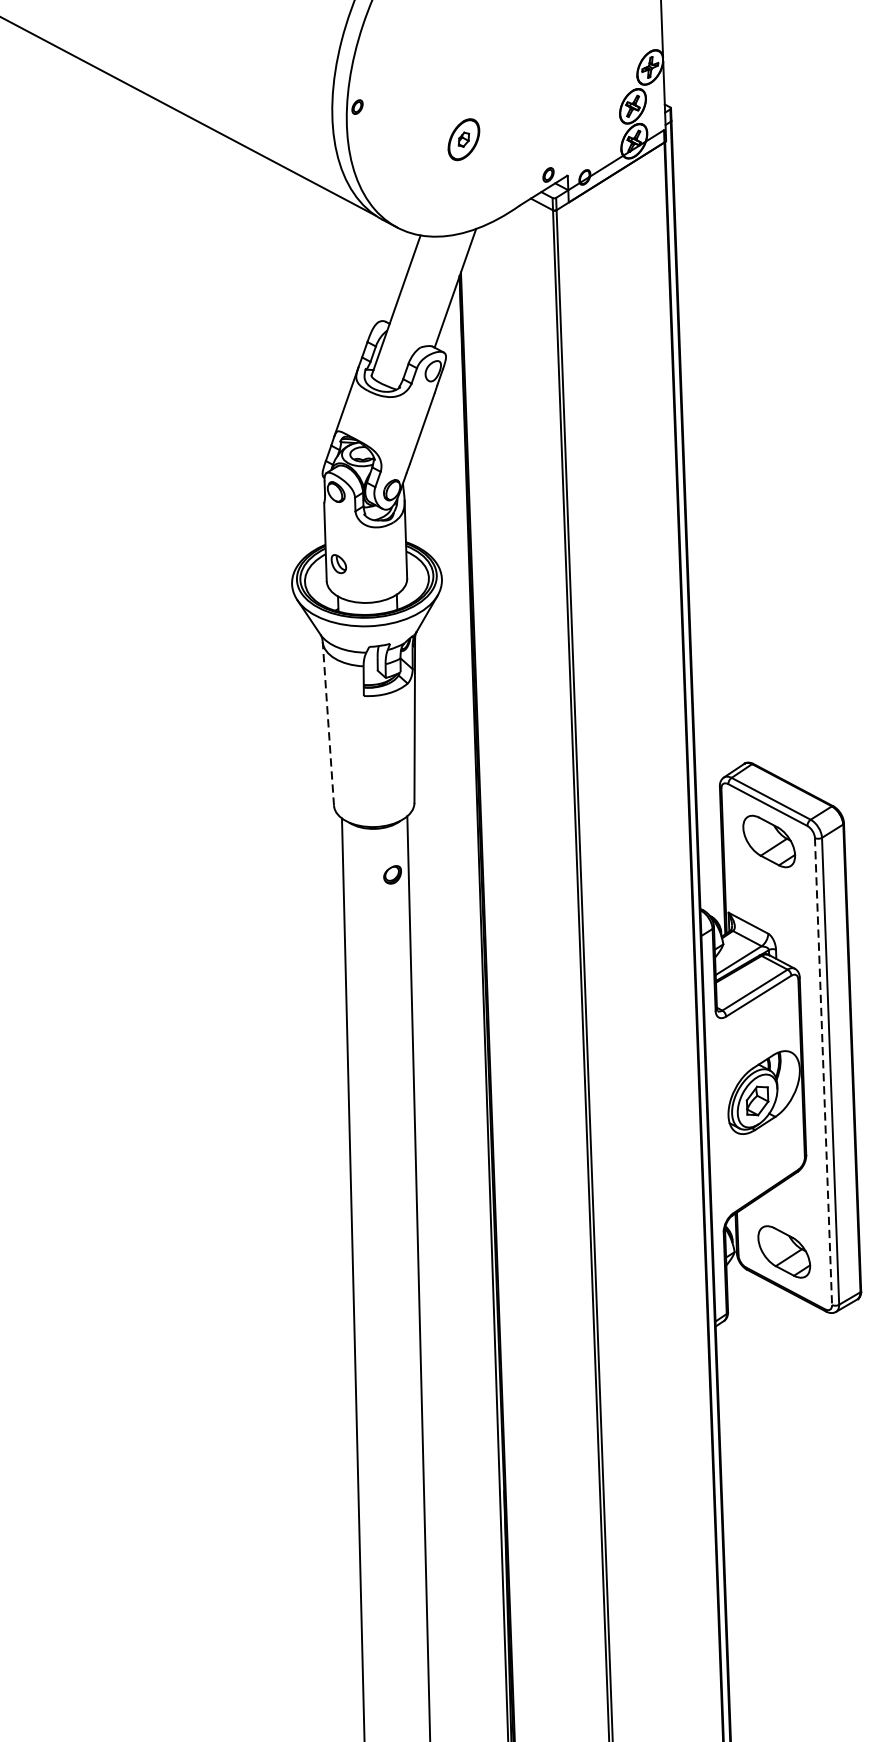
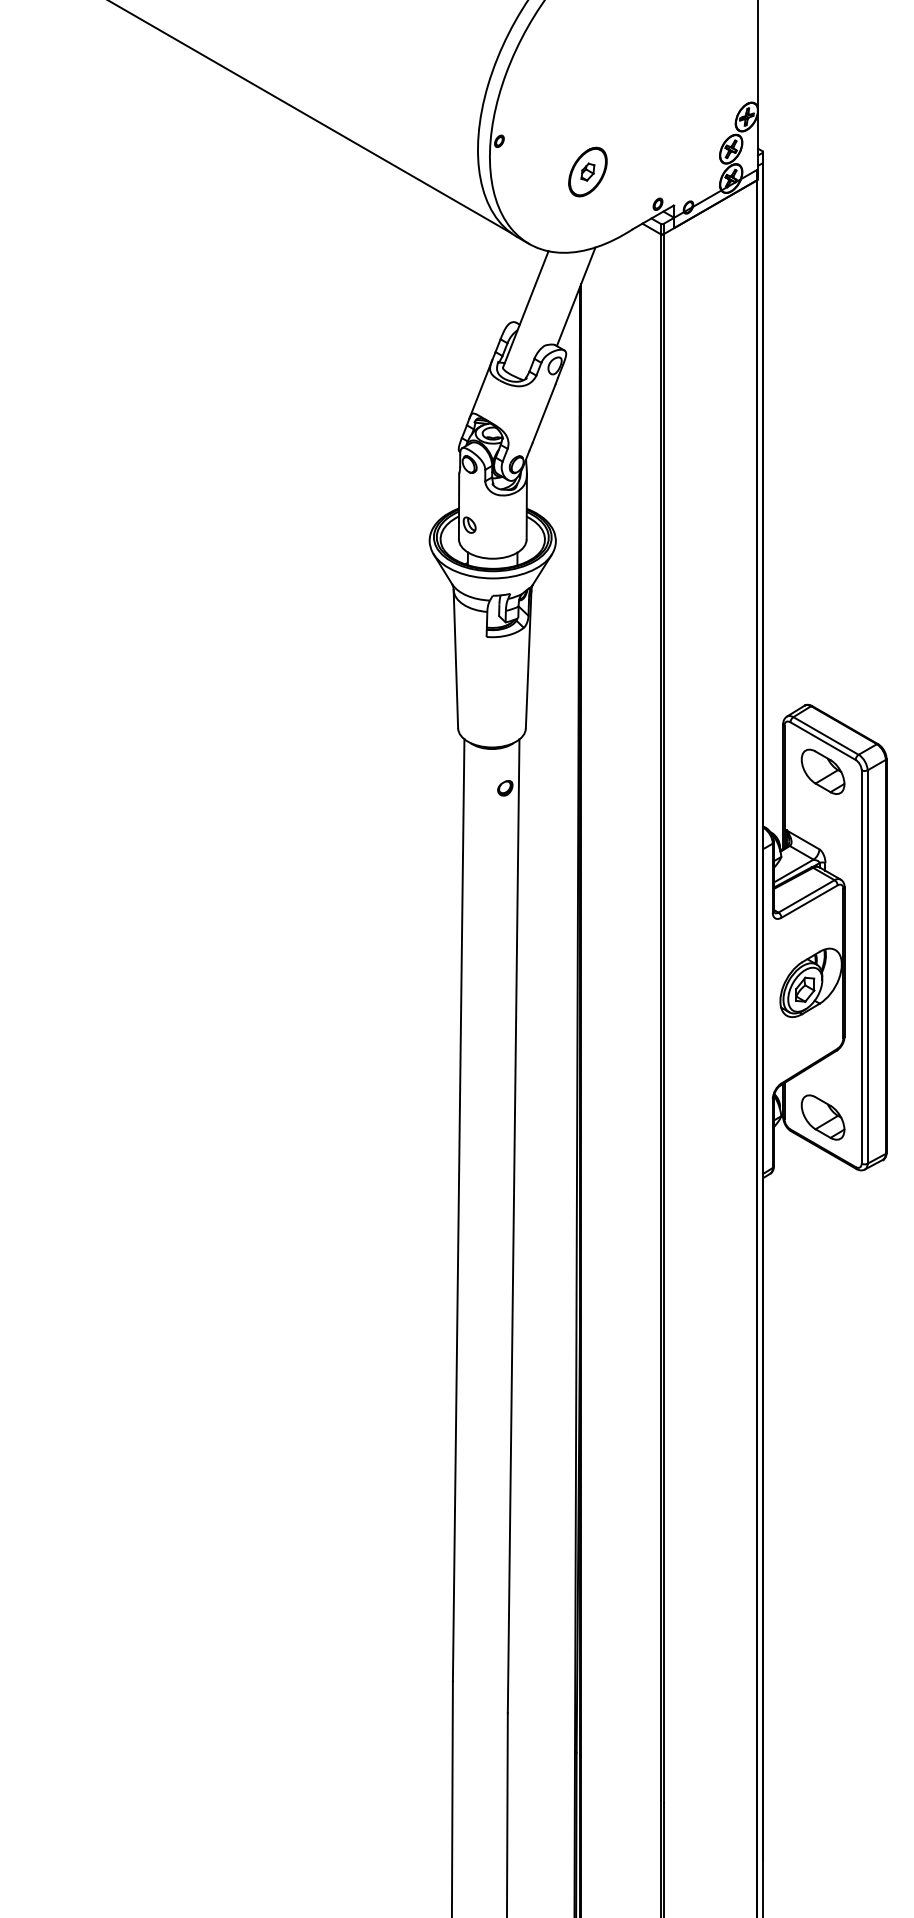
part: (463, 139) -> (587, 171), size x1.43
line: (327, 722) -> (455, 658), dashed -> solid
line: (823, 1070) -> (861, 966), dashed -> solid

